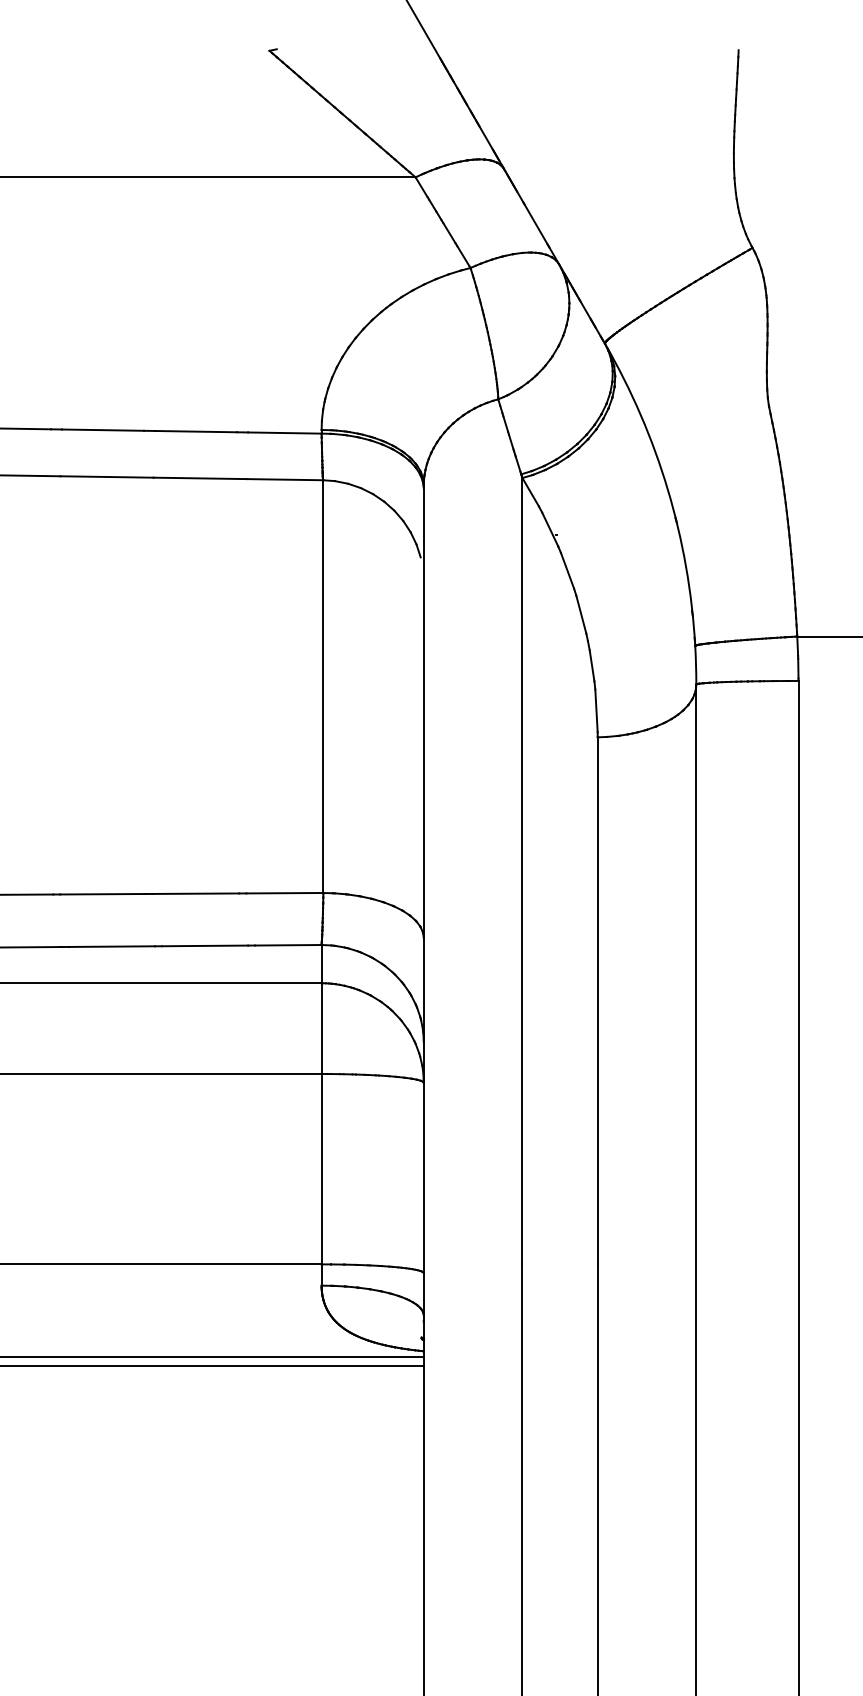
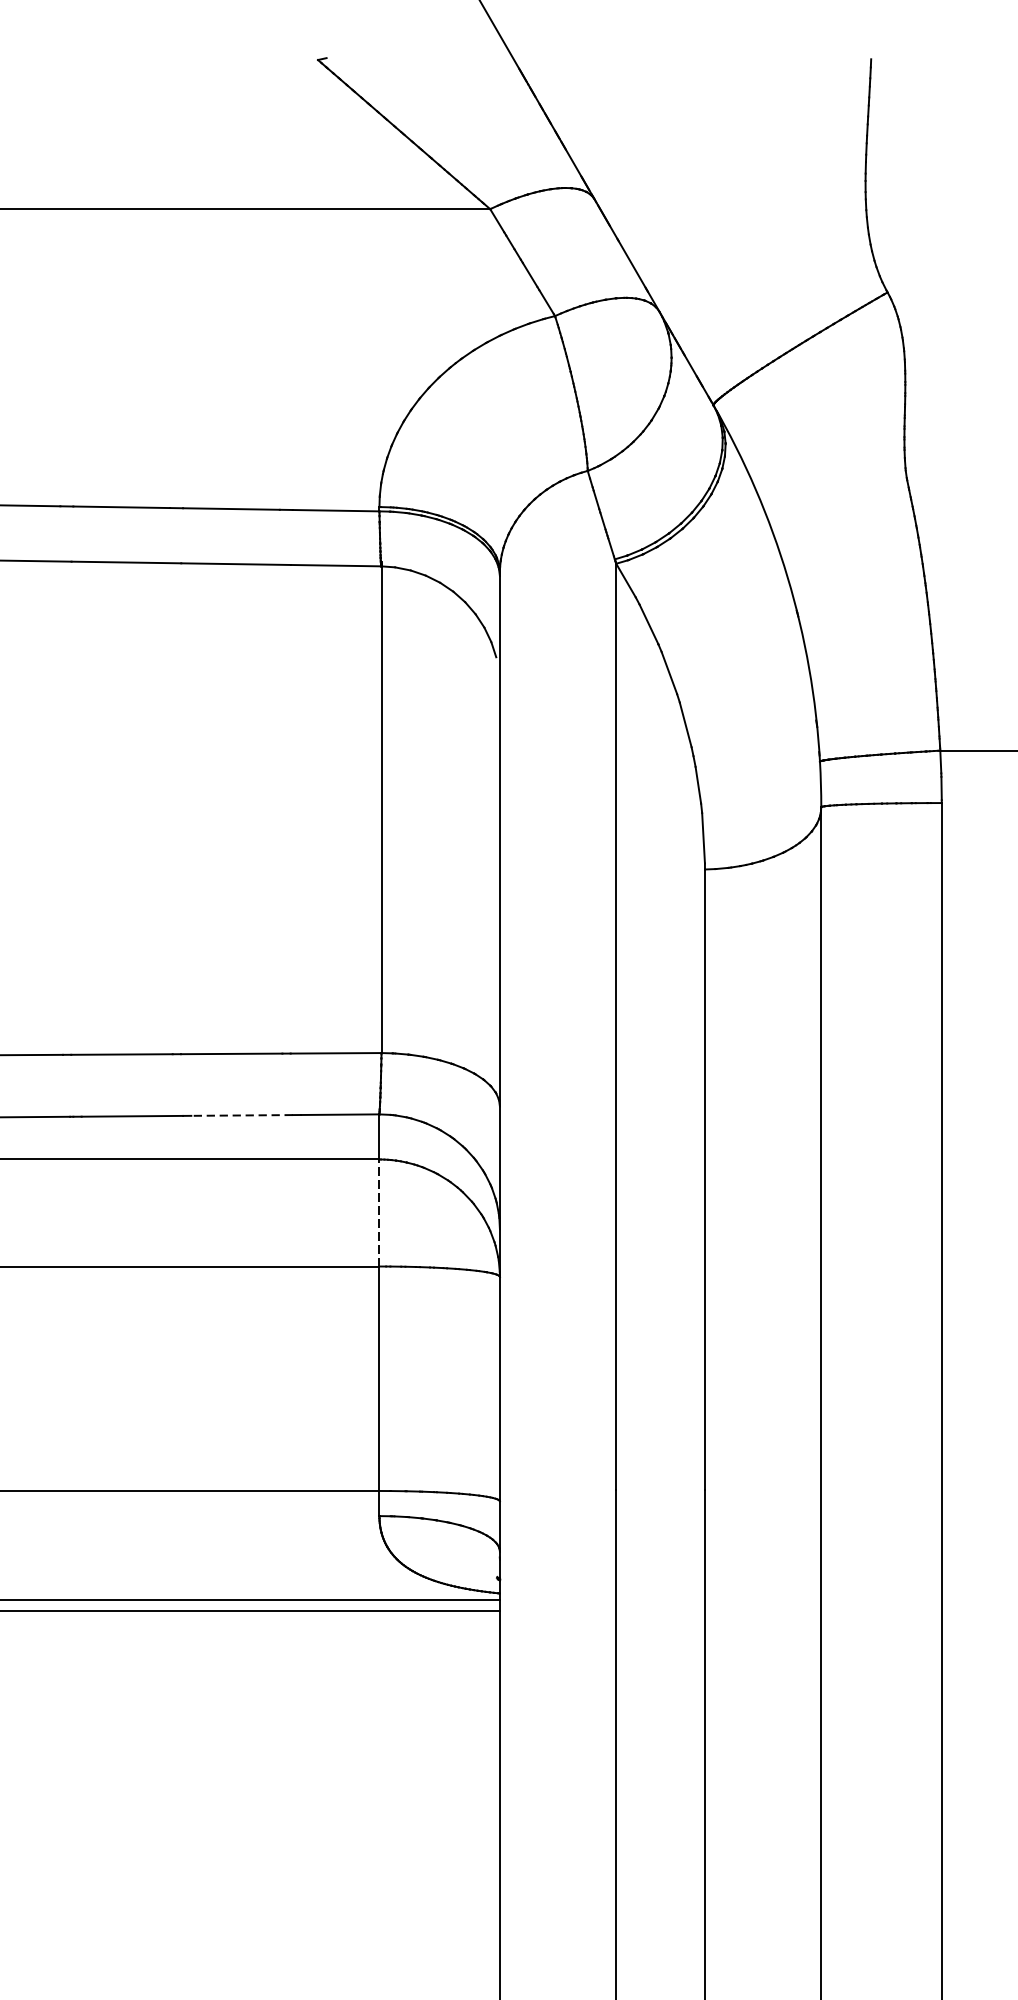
line: (204, 945) -> (241, 1114), solid -> dashed
line: (321, 1028) -> (379, 1212), solid -> dashed

